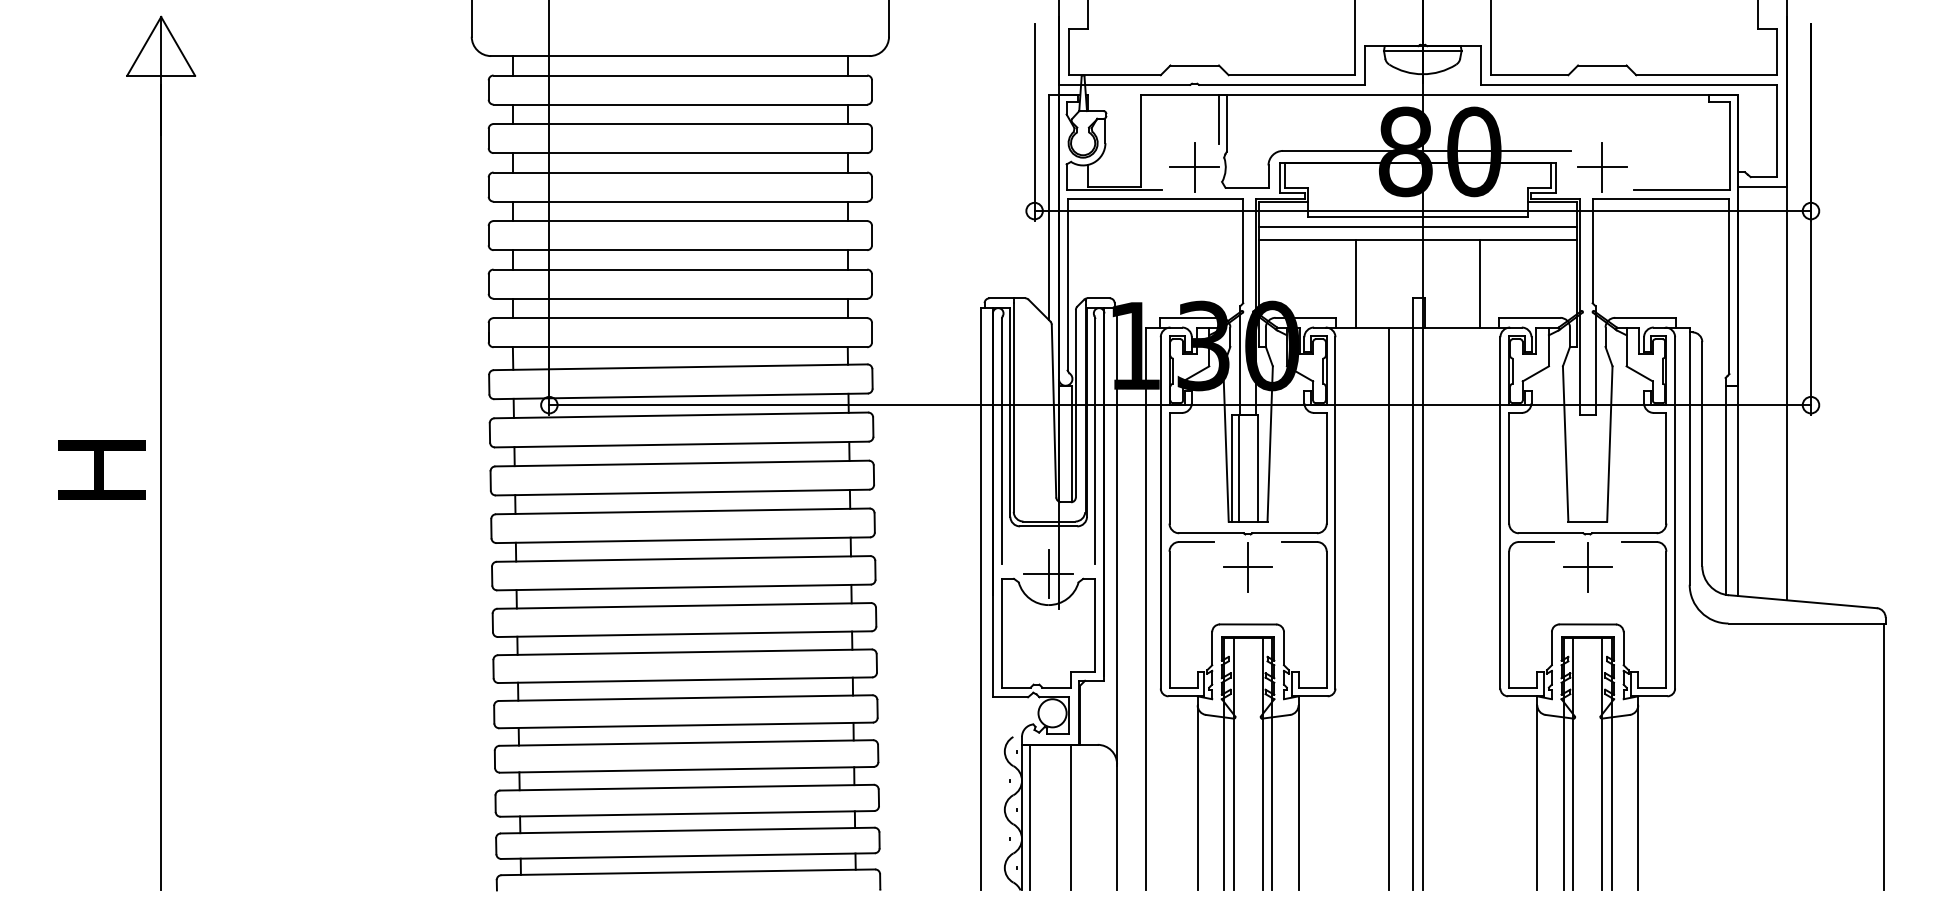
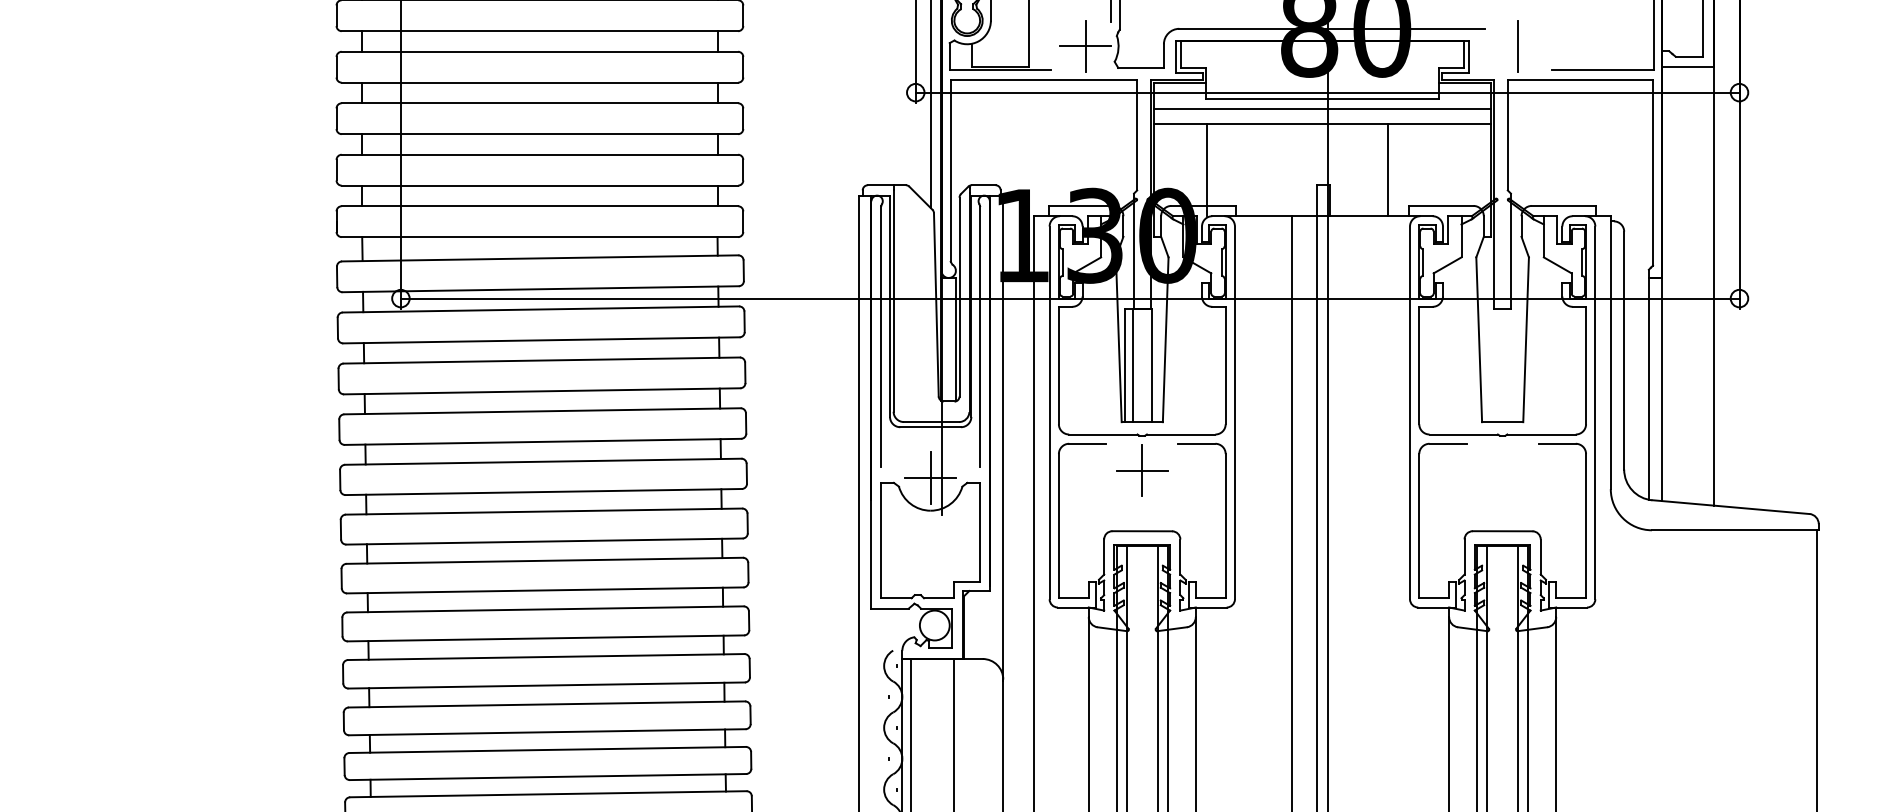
line: (1602, 167) -> (1518, 46), removed
line: (1355, 283) -> (1206, 169), moved
part: (1587, 567) -> (1502, 470), removed

